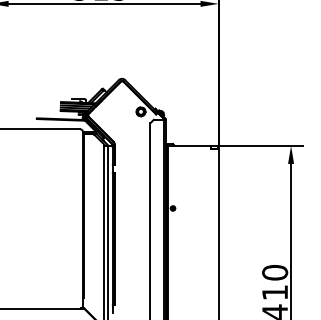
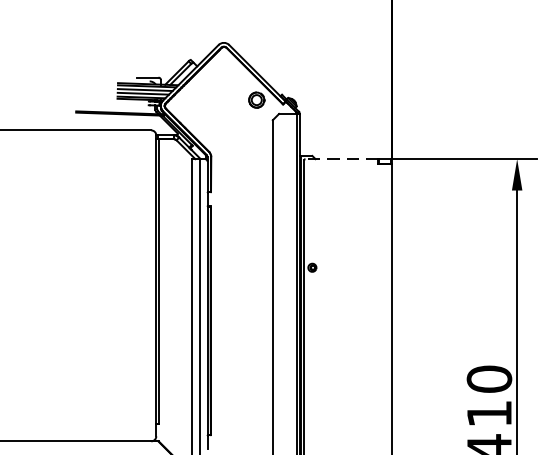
line: (189, 145) -> (340, 158), solid -> dashed

